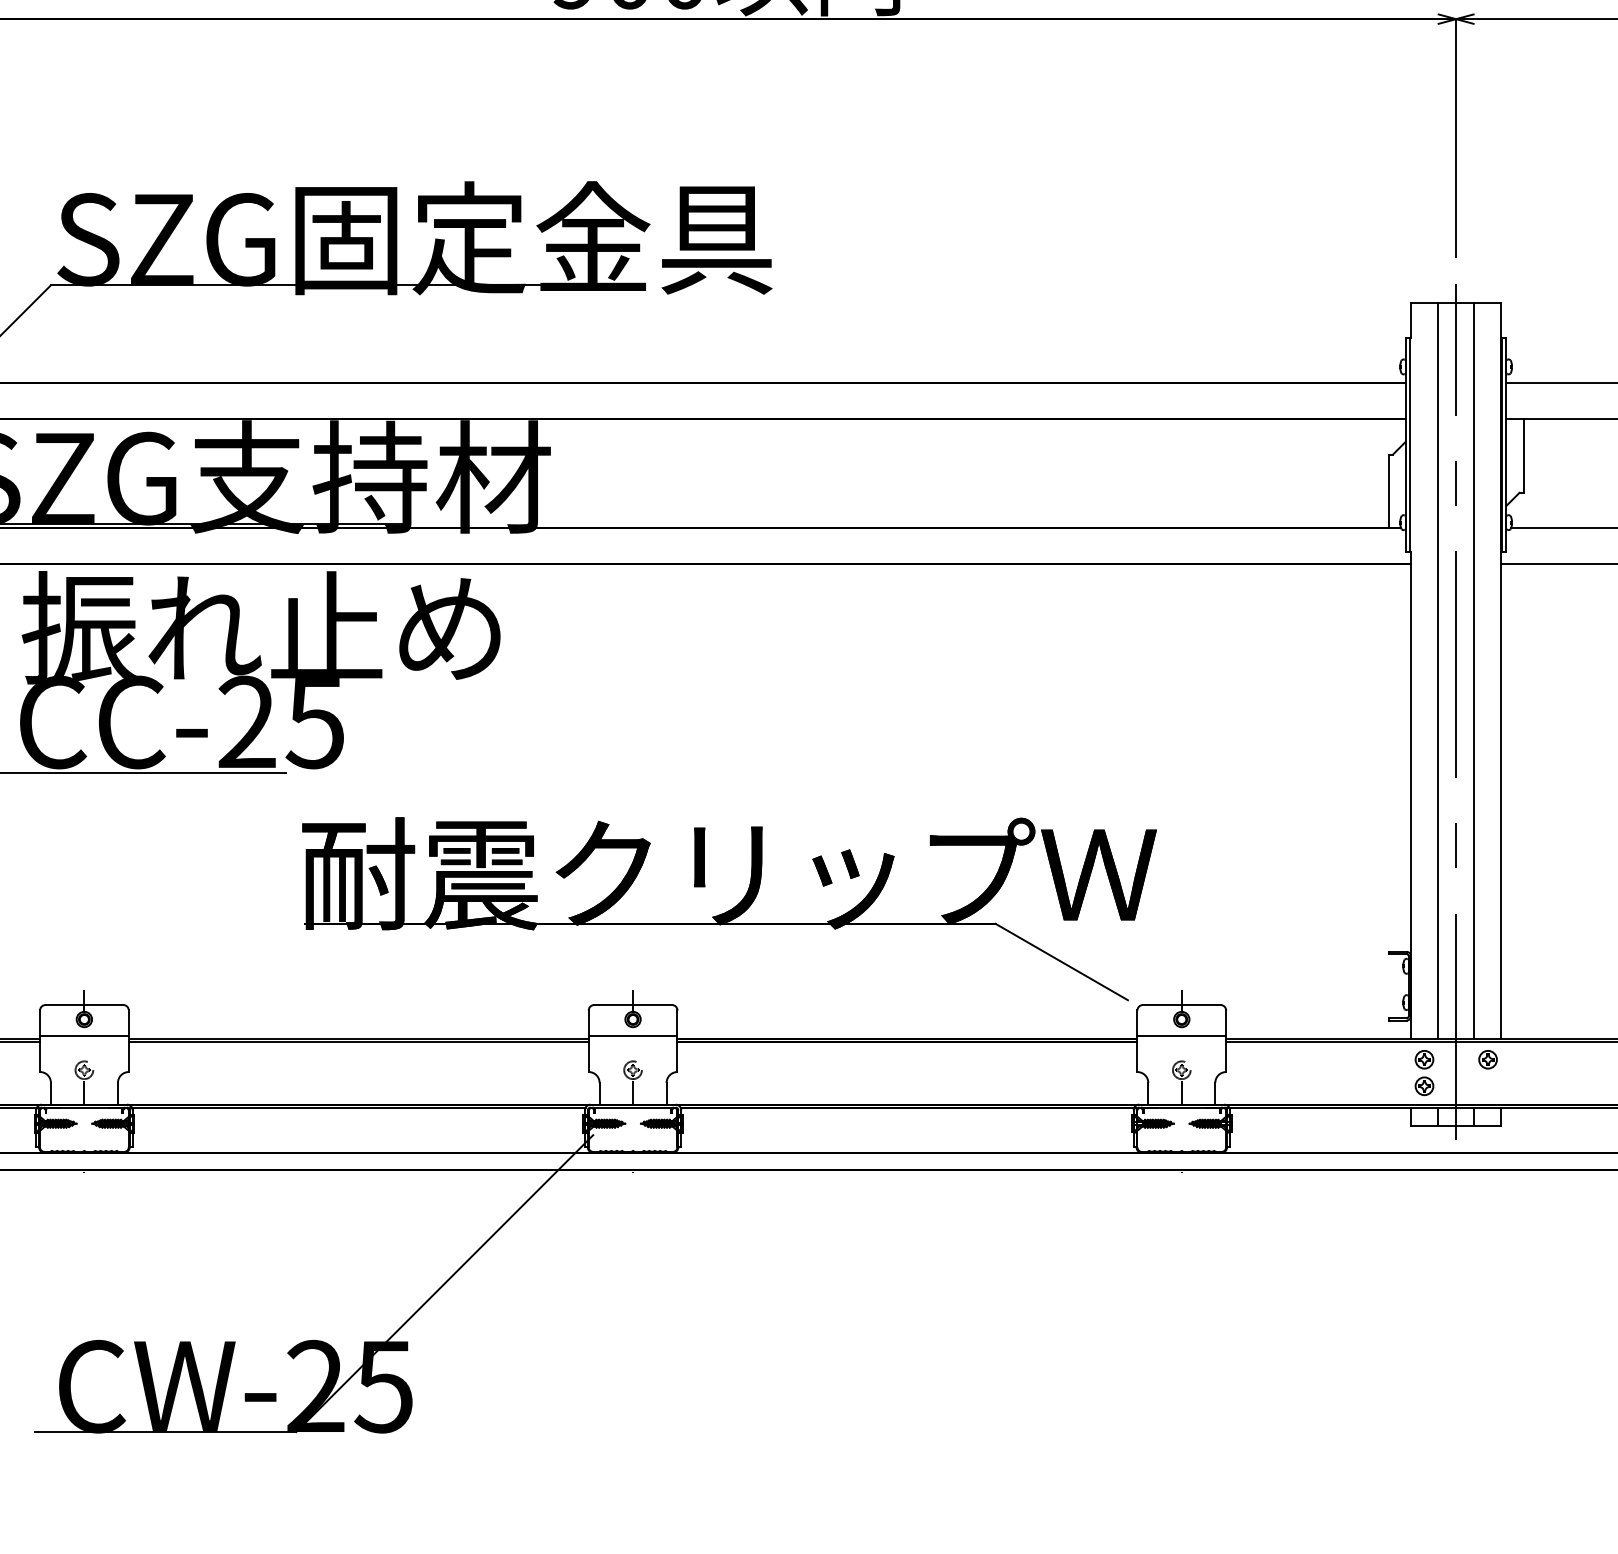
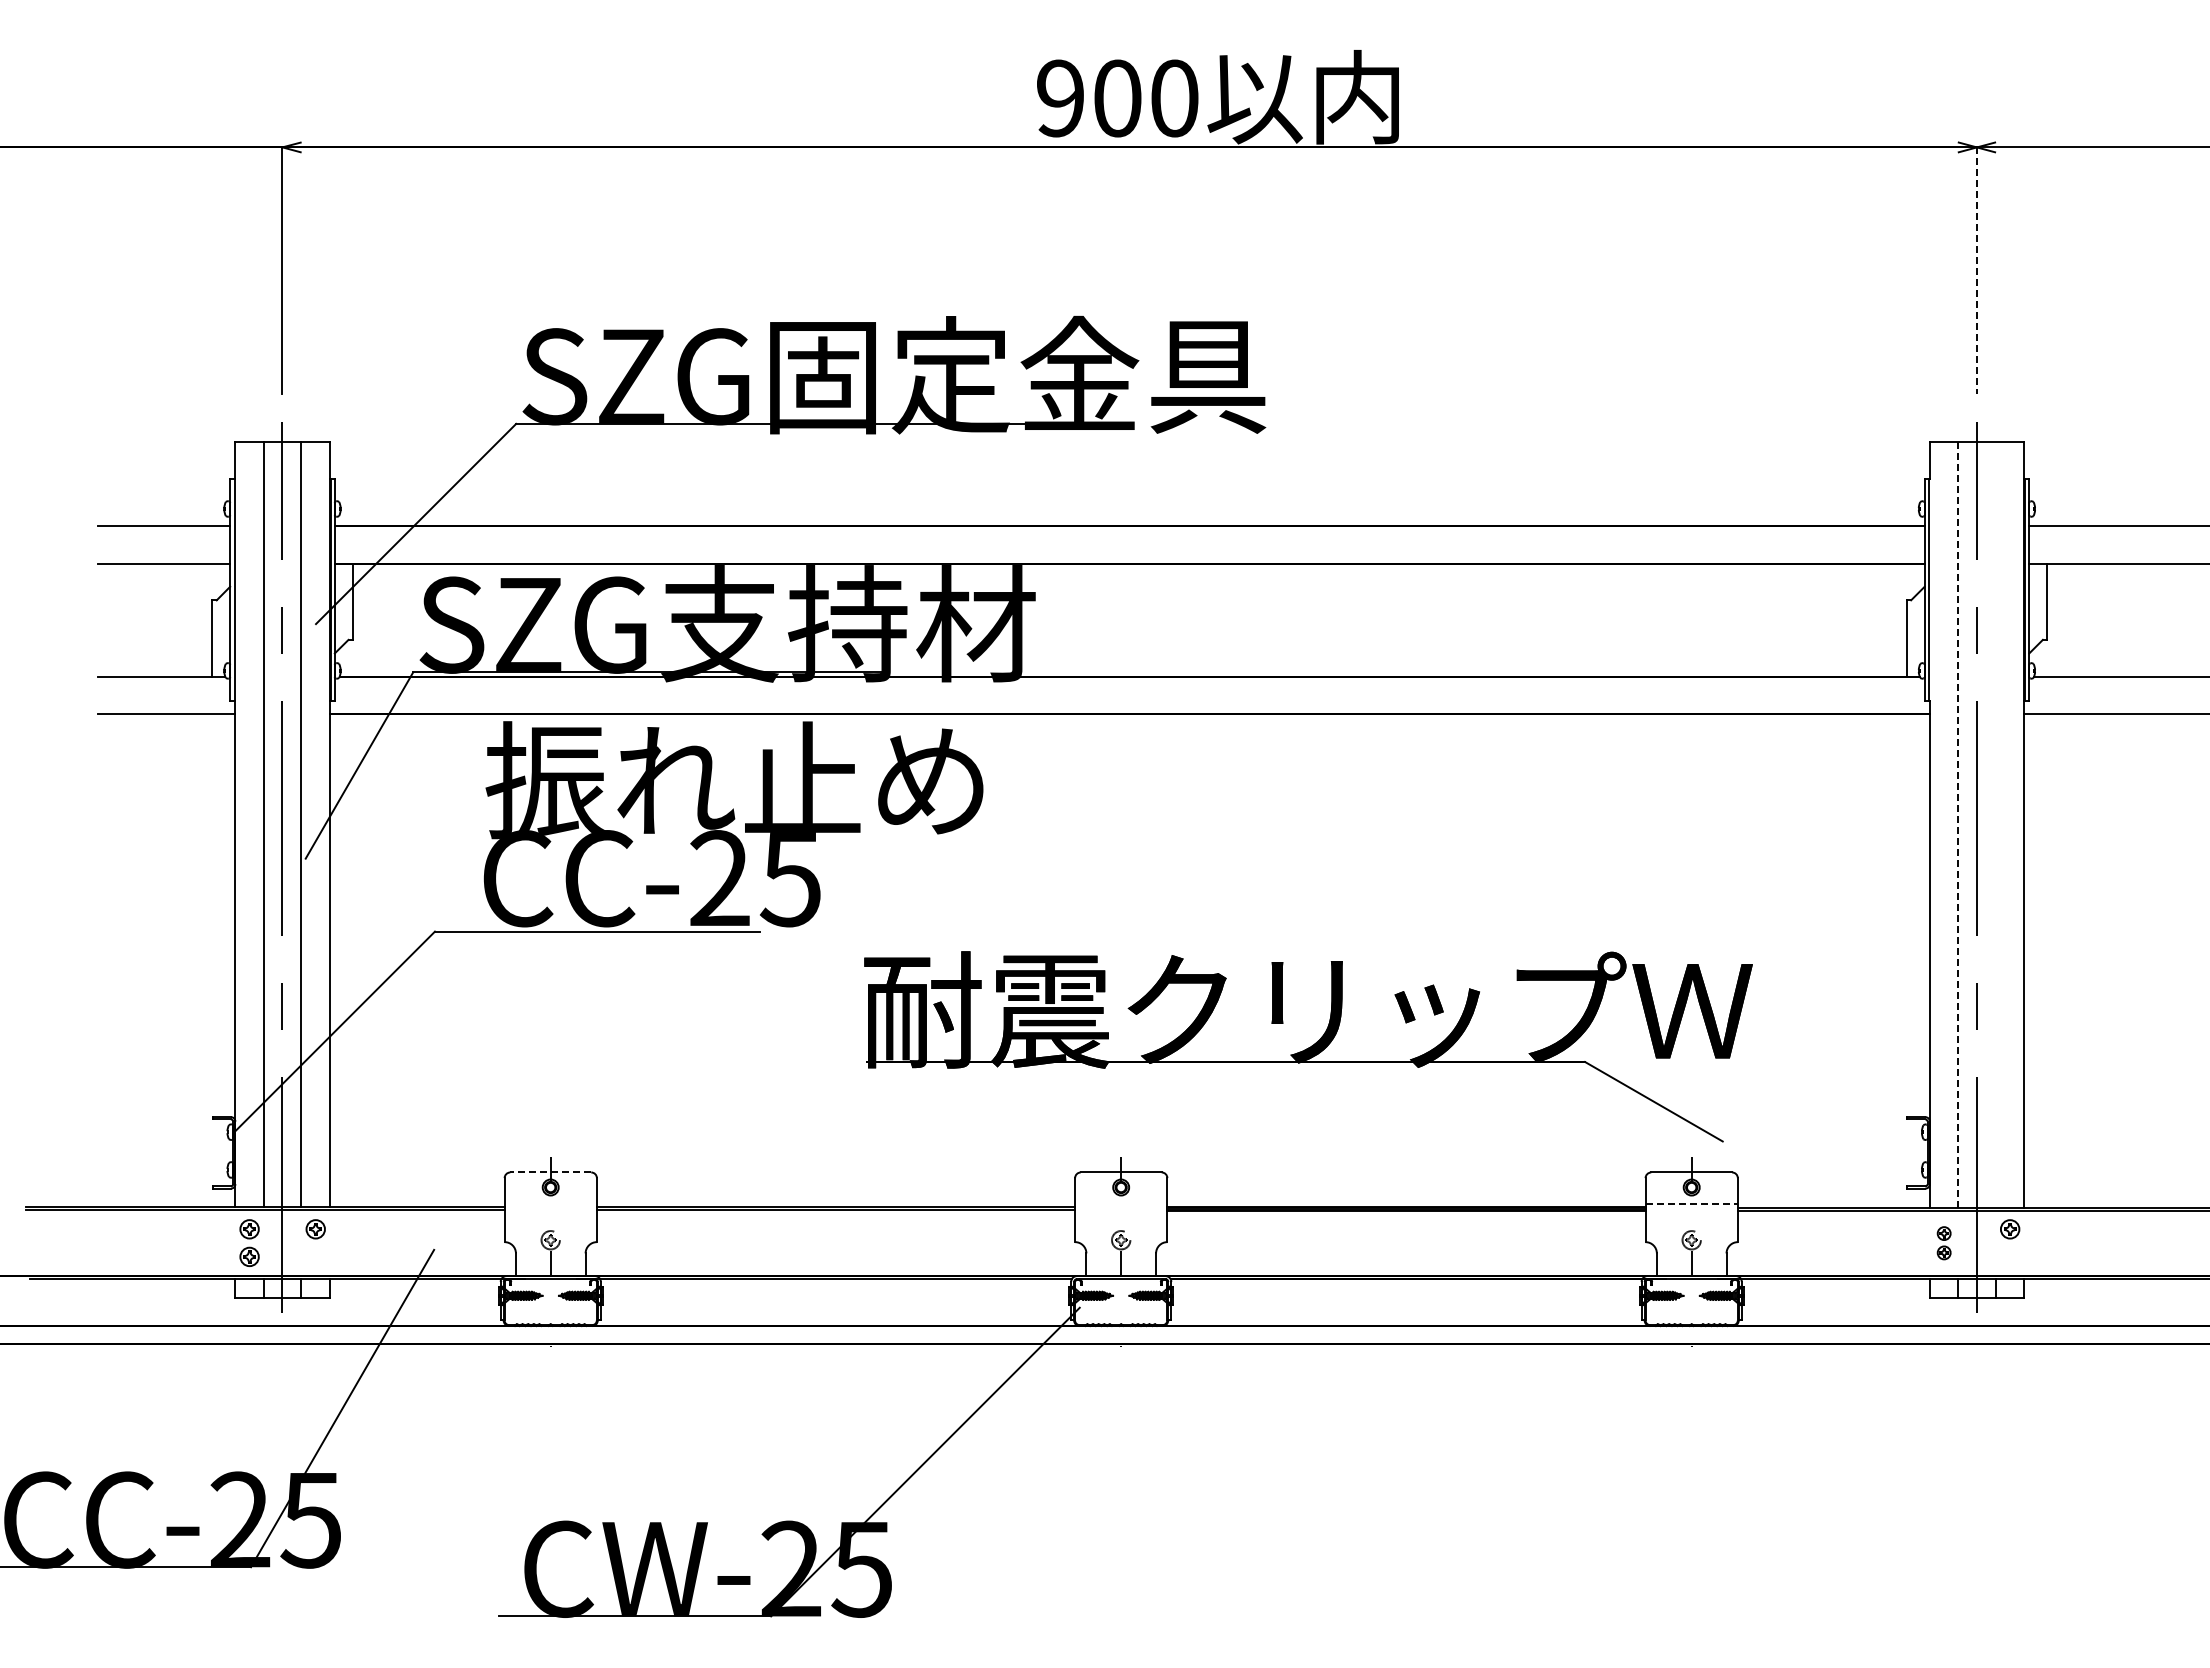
line: (1455, 137) -> (1976, 270), solid -> dashed
line: (1438, 670) -> (1958, 824), solid -> dashed
line: (1473, 670) -> (1995, 824), removed
part: (729, 908) -> (1308, 1046), moved
line: (84, 1005) -> (550, 1172), solid -> dashed
line: (84, 1035) -> (550, 1204), removed
line: (633, 1035) -> (1121, 1204), removed
line: (1182, 1035) -> (1692, 1204), solid -> dashed
part: (1424, 1073) -> (1944, 1243), size x0.7

